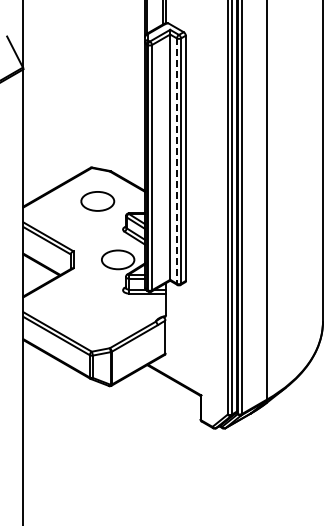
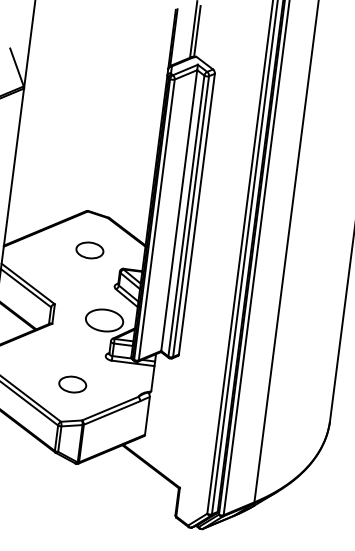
line: (176, 161) -> (185, 216), dashed -> solid
part: (97, 200) -> (89, 249), size x0.71
part: (97, 318) -> (72, 384), added

